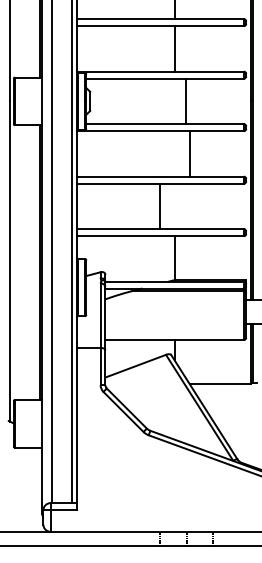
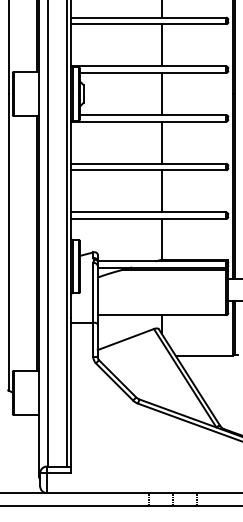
line: (185, 101) -> (161, 94), moved
line: (189, 153) -> (161, 142), moved
line: (159, 206) -> (161, 191), moved

